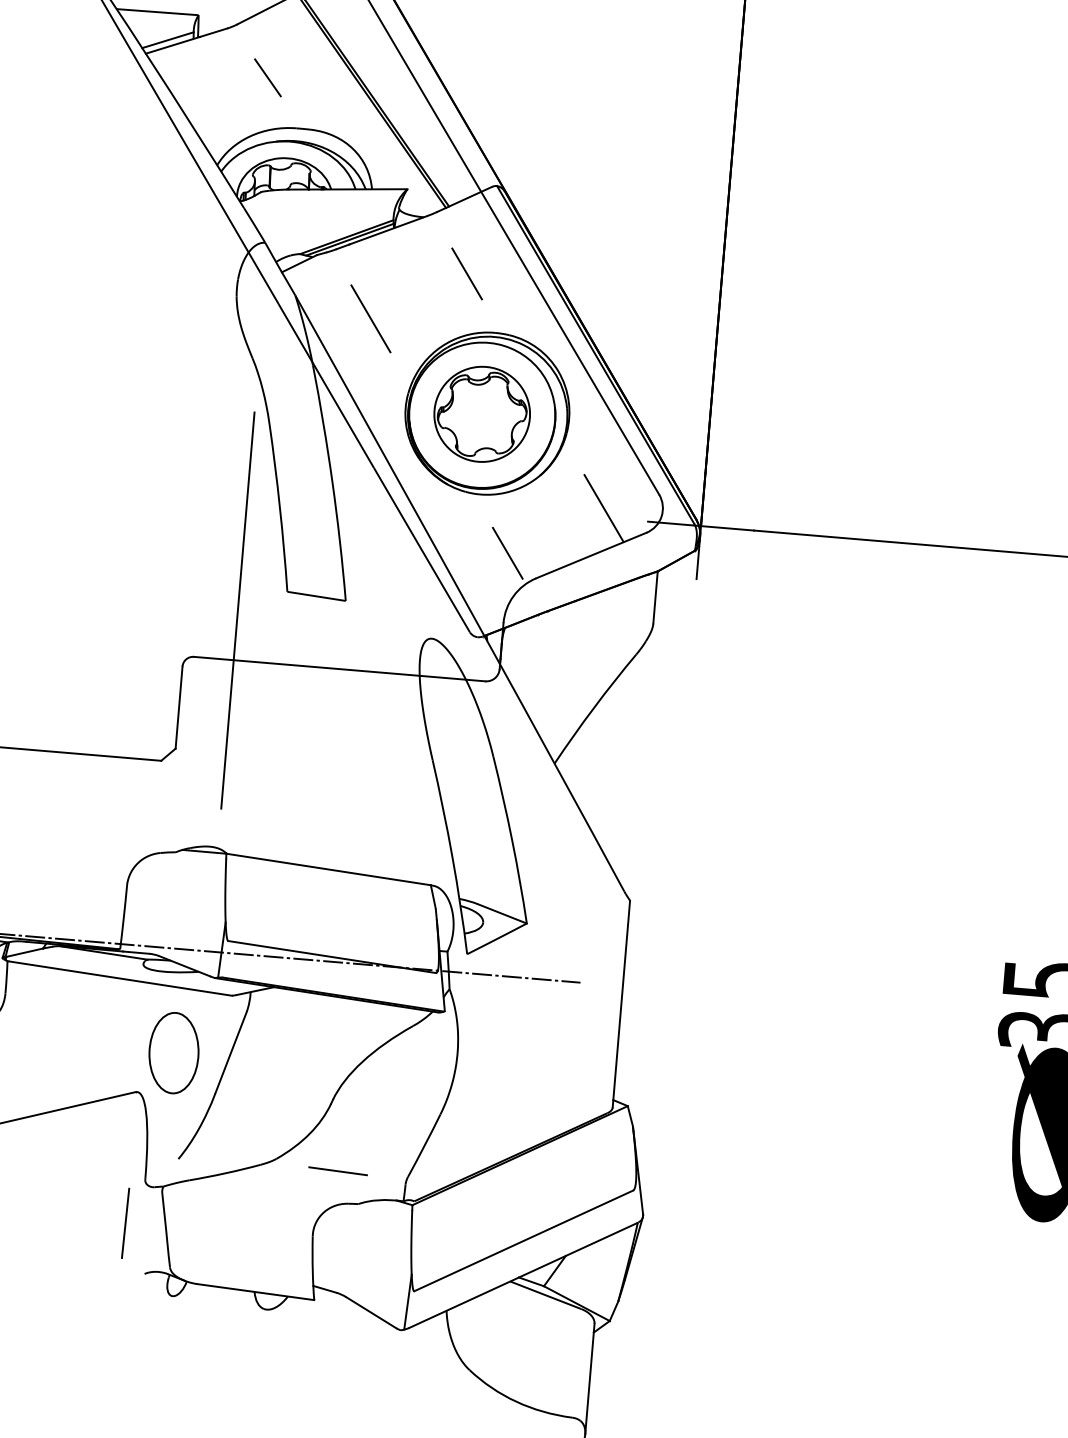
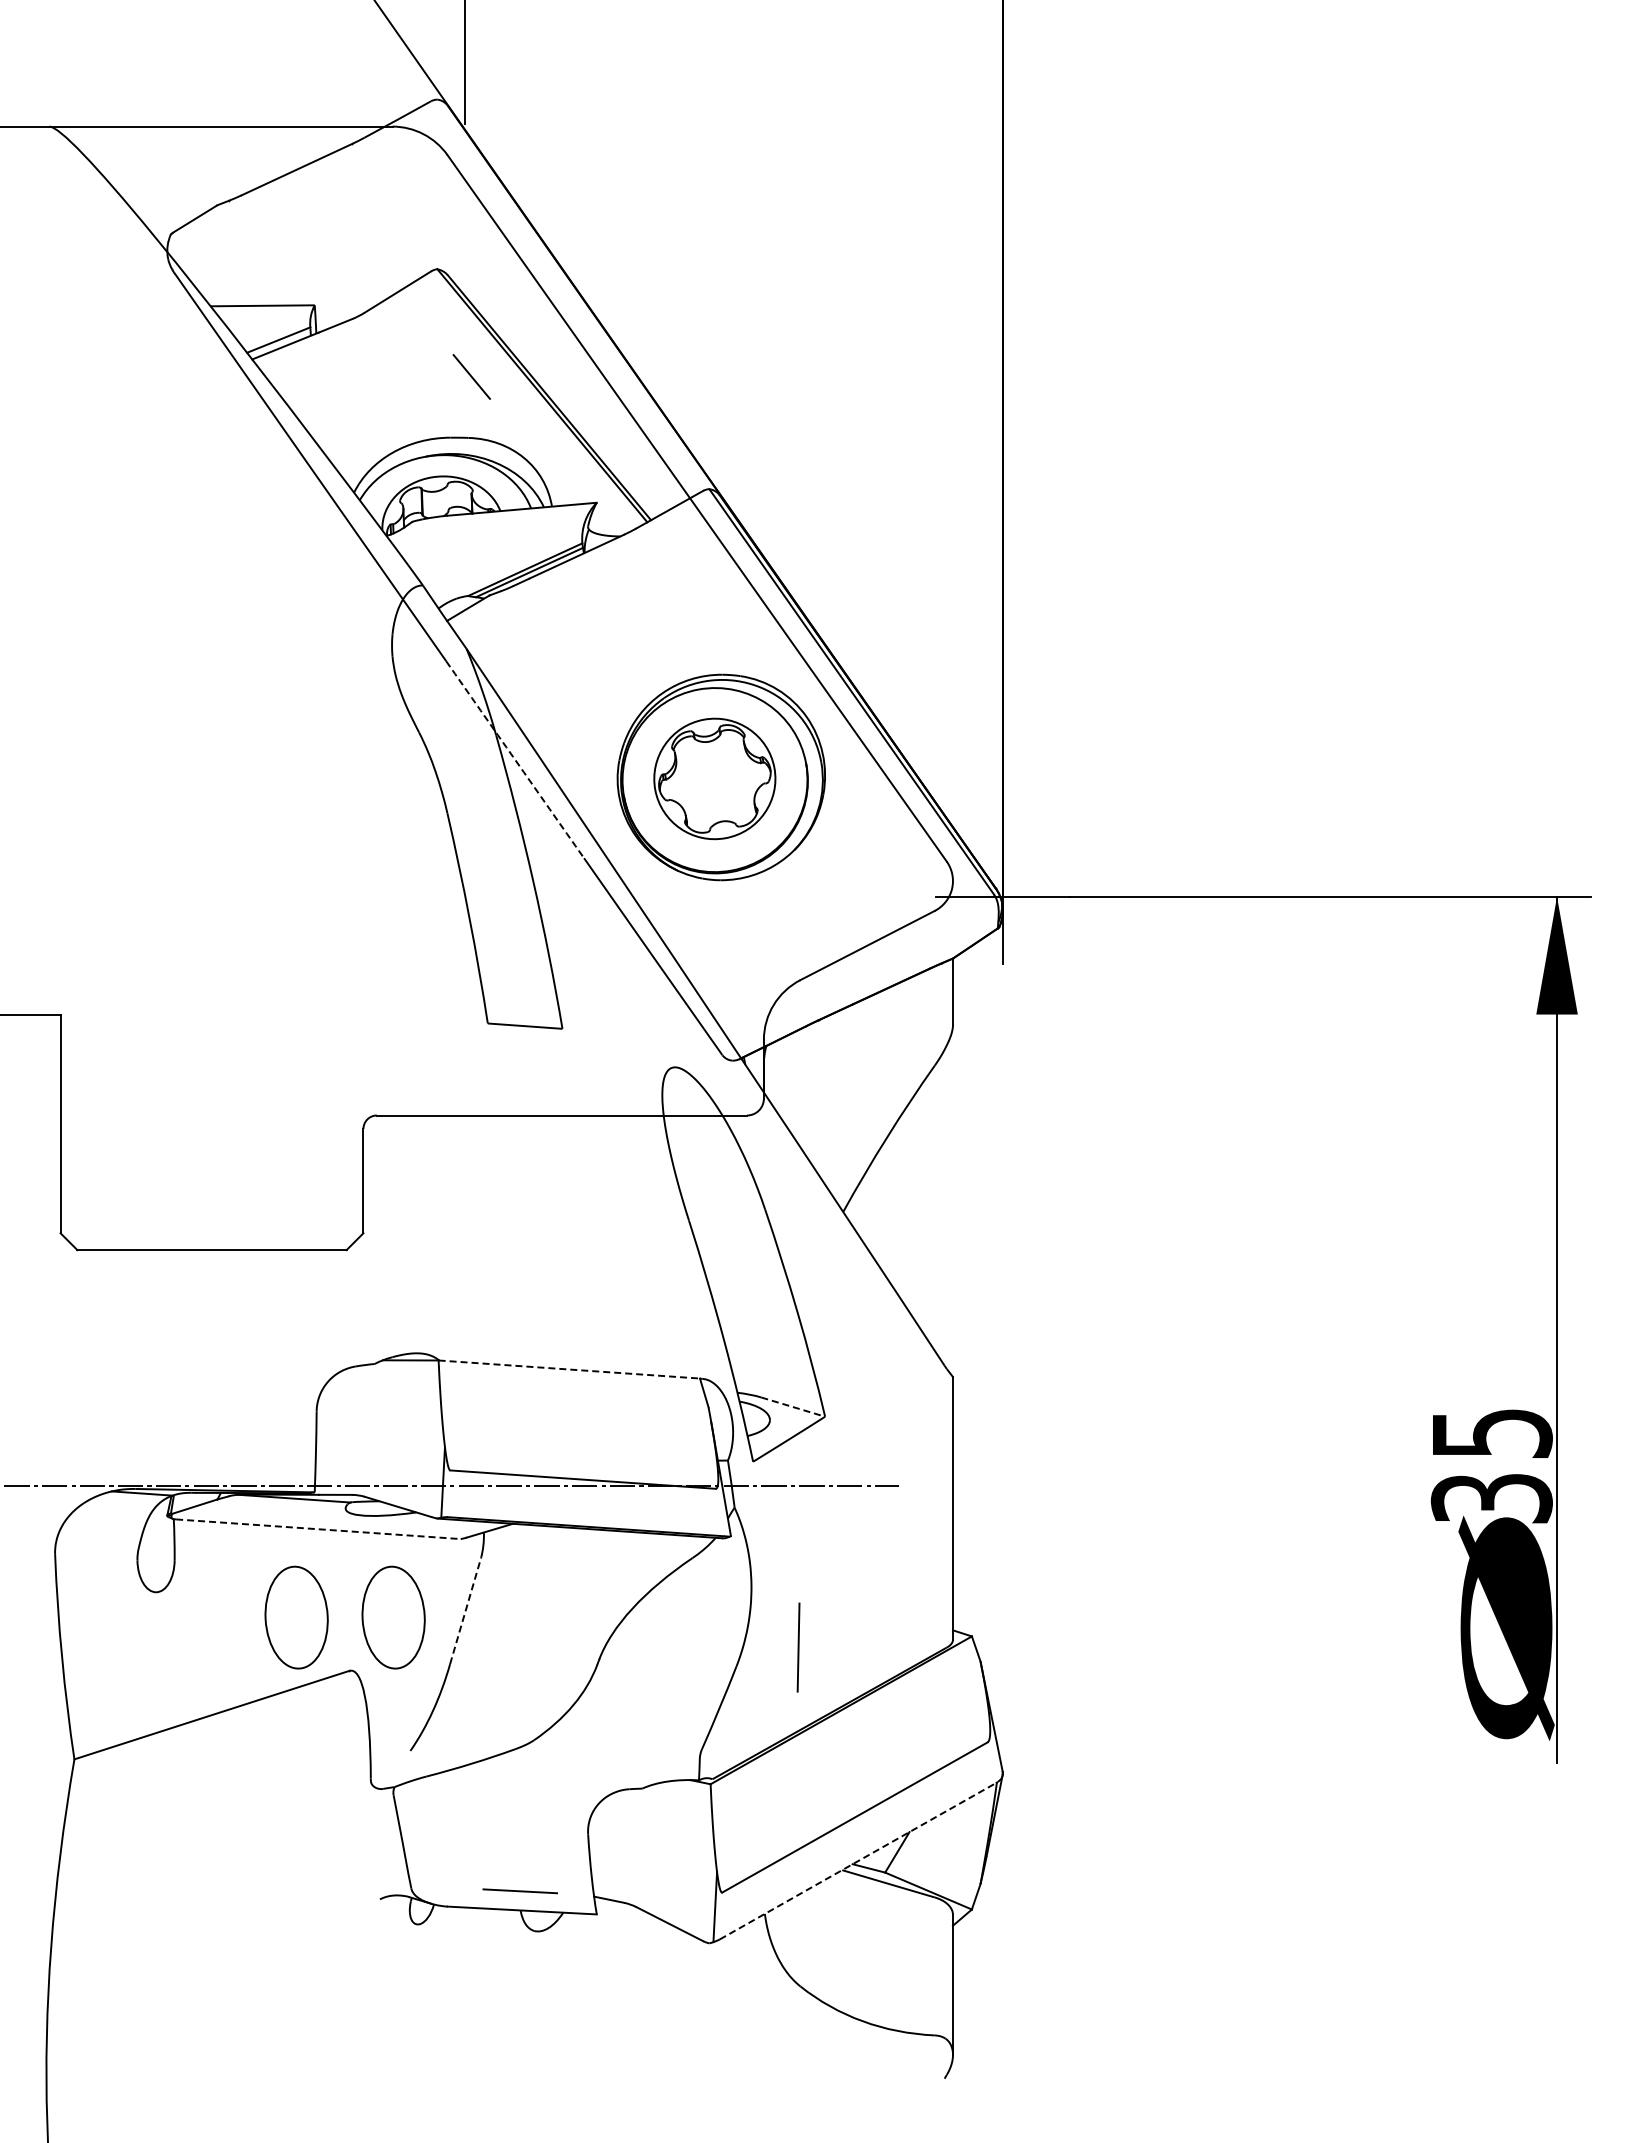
line: (267, 77) -> (471, 376), moved
line: (466, 273) -> (680, 602), removed
line: (371, 319) -> (564, 670), removed
arc: (326, 385) -> (515, 759), solid -> dashed
line: (604, 508) -> (878, 884), removed
line: (507, 553) -> (761, 951), removed
line: (237, 610) -> (427, 1052), removed
line: (328, 869) -> (569, 1369), solid -> dashed
line: (502, 914) -> (793, 1407), solid -> dashed
line: (120, 978) -> (318, 1529), solid -> dashed
part: (97, 1046) -> (296, 1617), added
line: (231, 1052) -> (465, 1610), solid -> dashed
line: (337, 1171) -> (519, 1891), moved
line: (125, 1223) -> (798, 1647), moved
line: (522, 1275) -> (857, 1861), solid -> dashed

